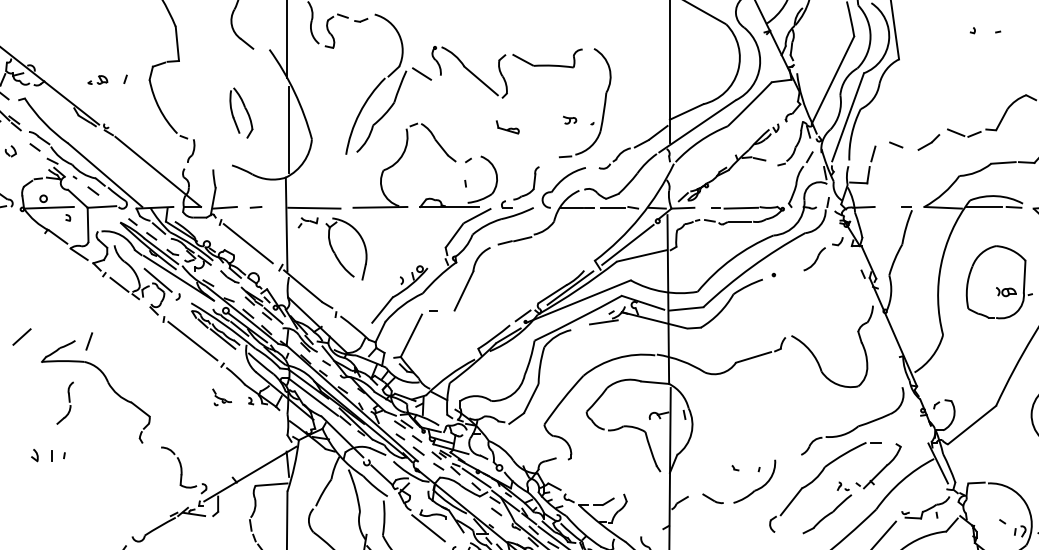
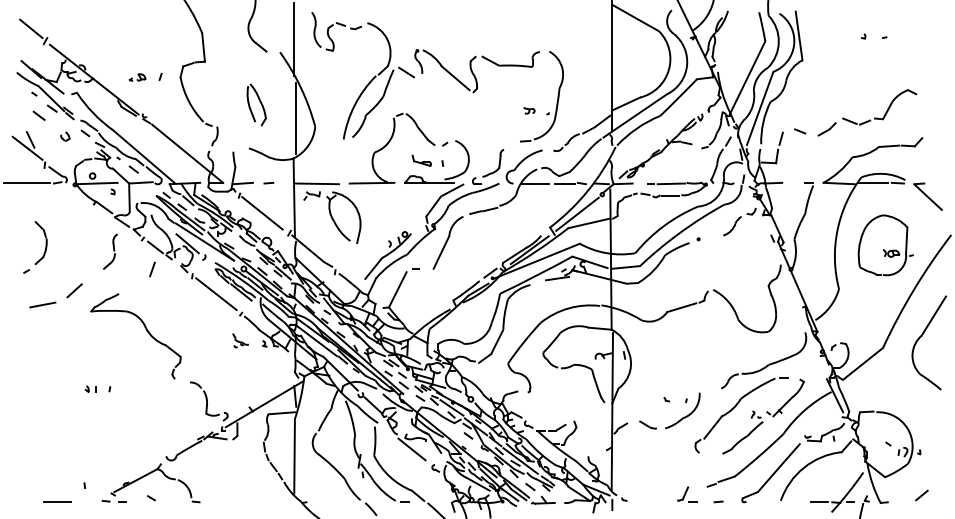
part: (507, 127) -> (421, 160), moved
line: (89, 341) -> (152, 269), moved
part: (65, 402) -> (110, 251), moved
part: (41, 454) -> (90, 388), size x0.62

